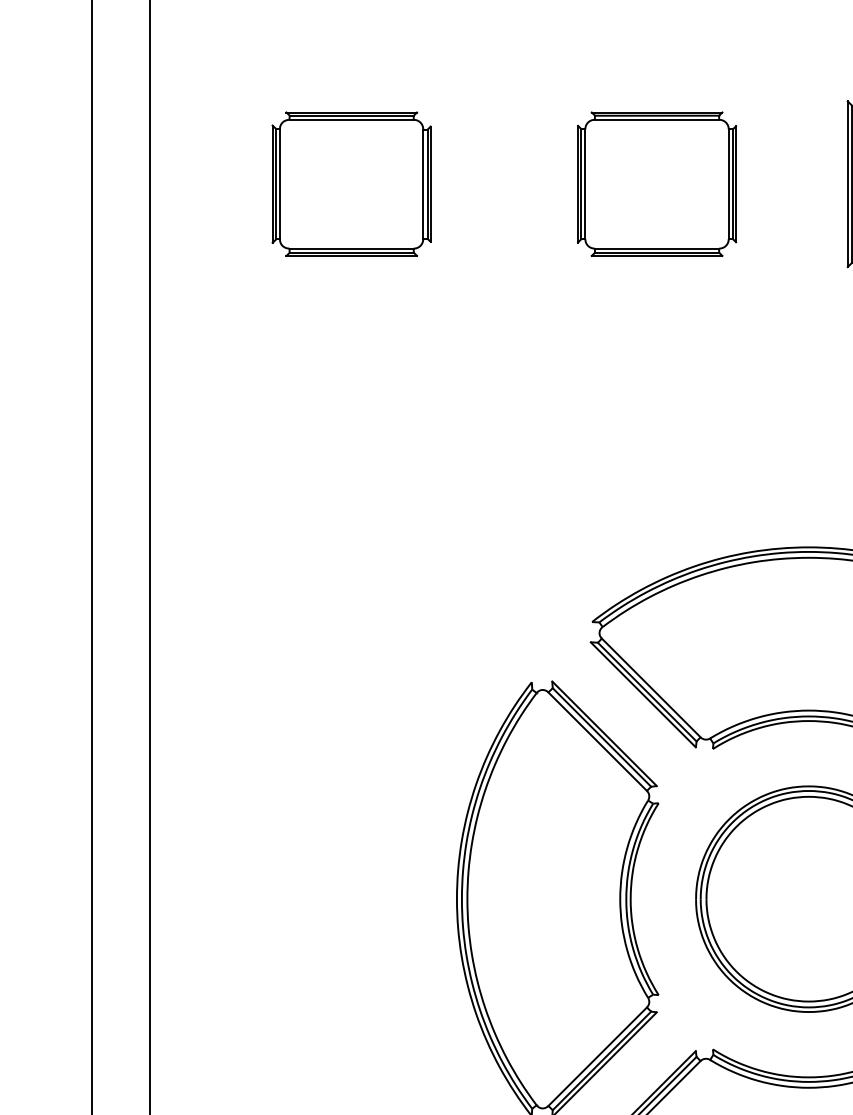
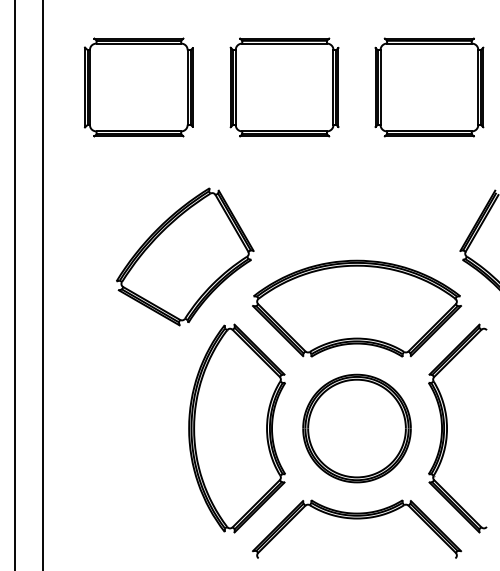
part: (350, 184) -> (138, 87), size x1.43
part: (656, 184) -> (284, 87), size x1.43
part: (449, 538) -> (185, 256), added

